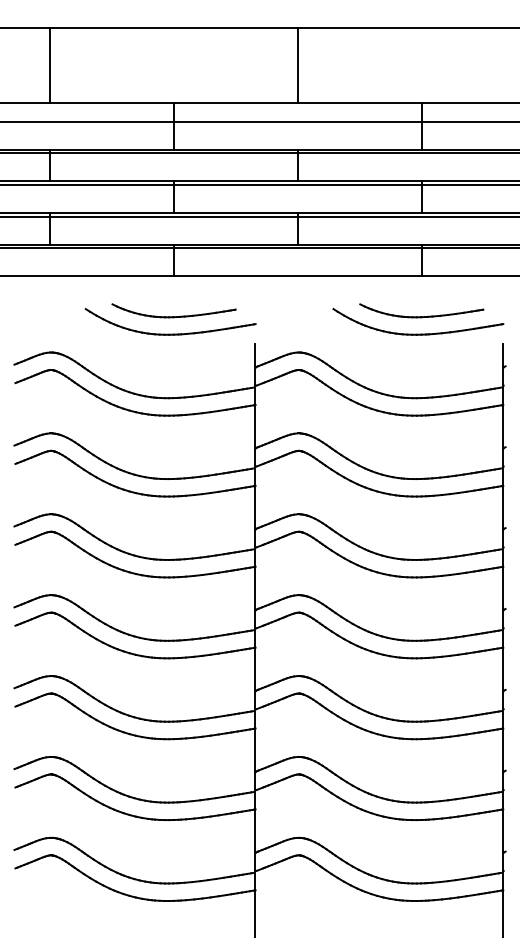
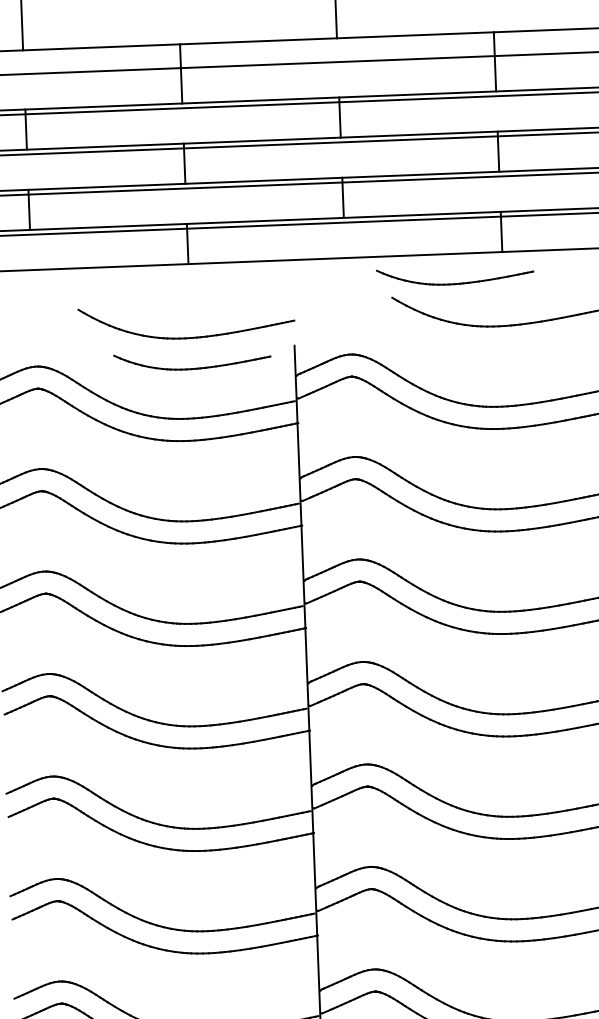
part: (173, 310) -> (191, 360), moved
part: (421, 310) -> (454, 275), moved

